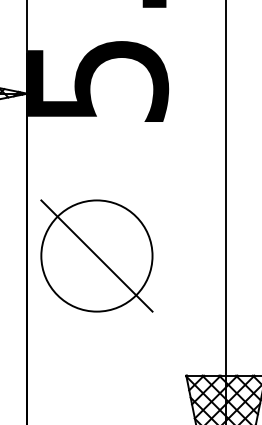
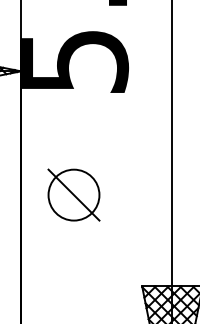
part: (96, 255) -> (73, 194), size x0.6

